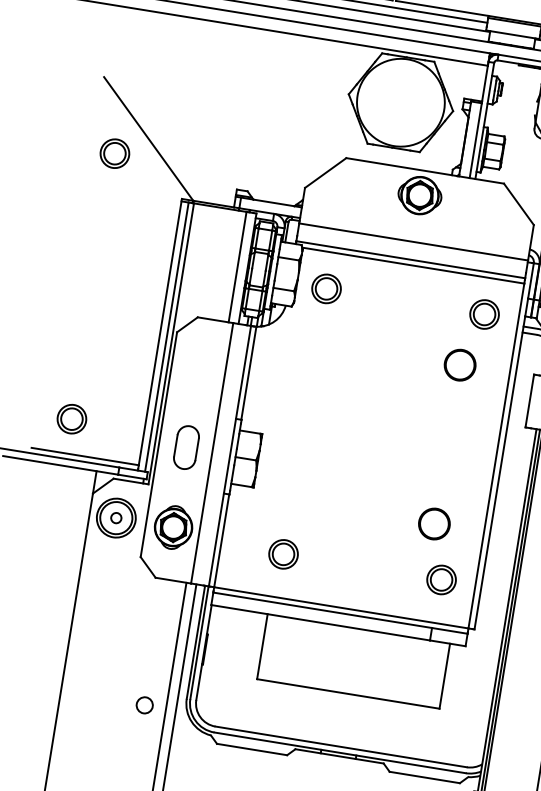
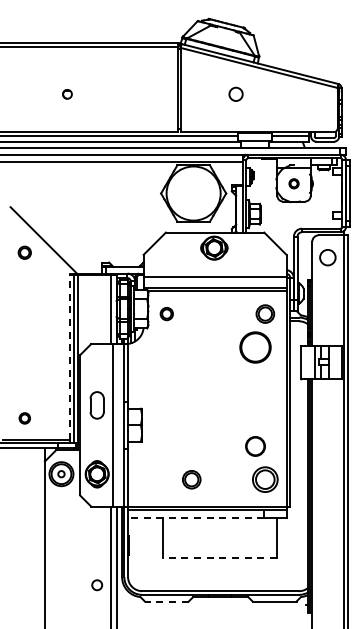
part: (114, 153) -> (24, 252), size x0.7
part: (326, 287) -> (166, 313), size x0.7
line: (159, 331) -> (69, 356), solid -> dashed
circle: (460, 363) -> (255, 346), size x1.6
part: (71, 419) -> (24, 418), size x0.6
part: (185, 447) -> (96, 405), moved
part: (283, 553) -> (191, 479), moved
part: (441, 579) -> (265, 479), size x1.4
line: (319, 622) -> (195, 517), solid -> dashed
line: (347, 694) -> (219, 558), solid -> dashed
line: (251, 749) -> (166, 601), solid -> dashed

